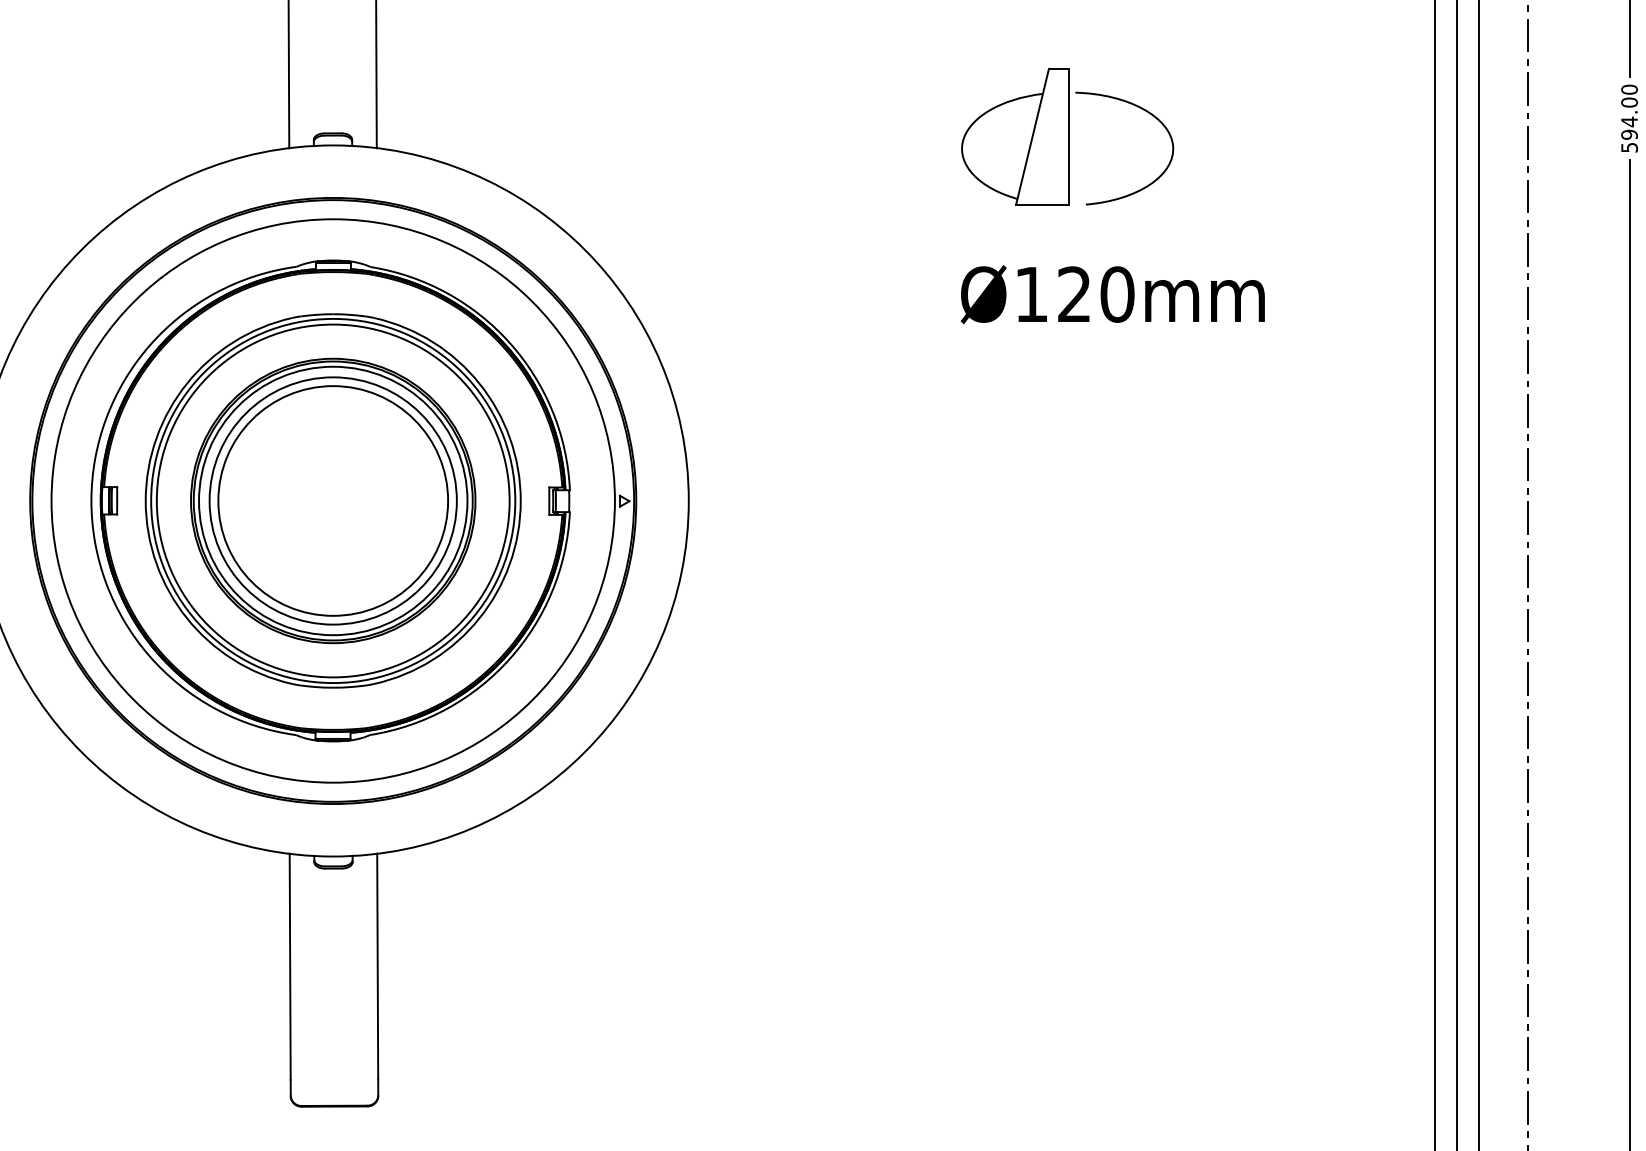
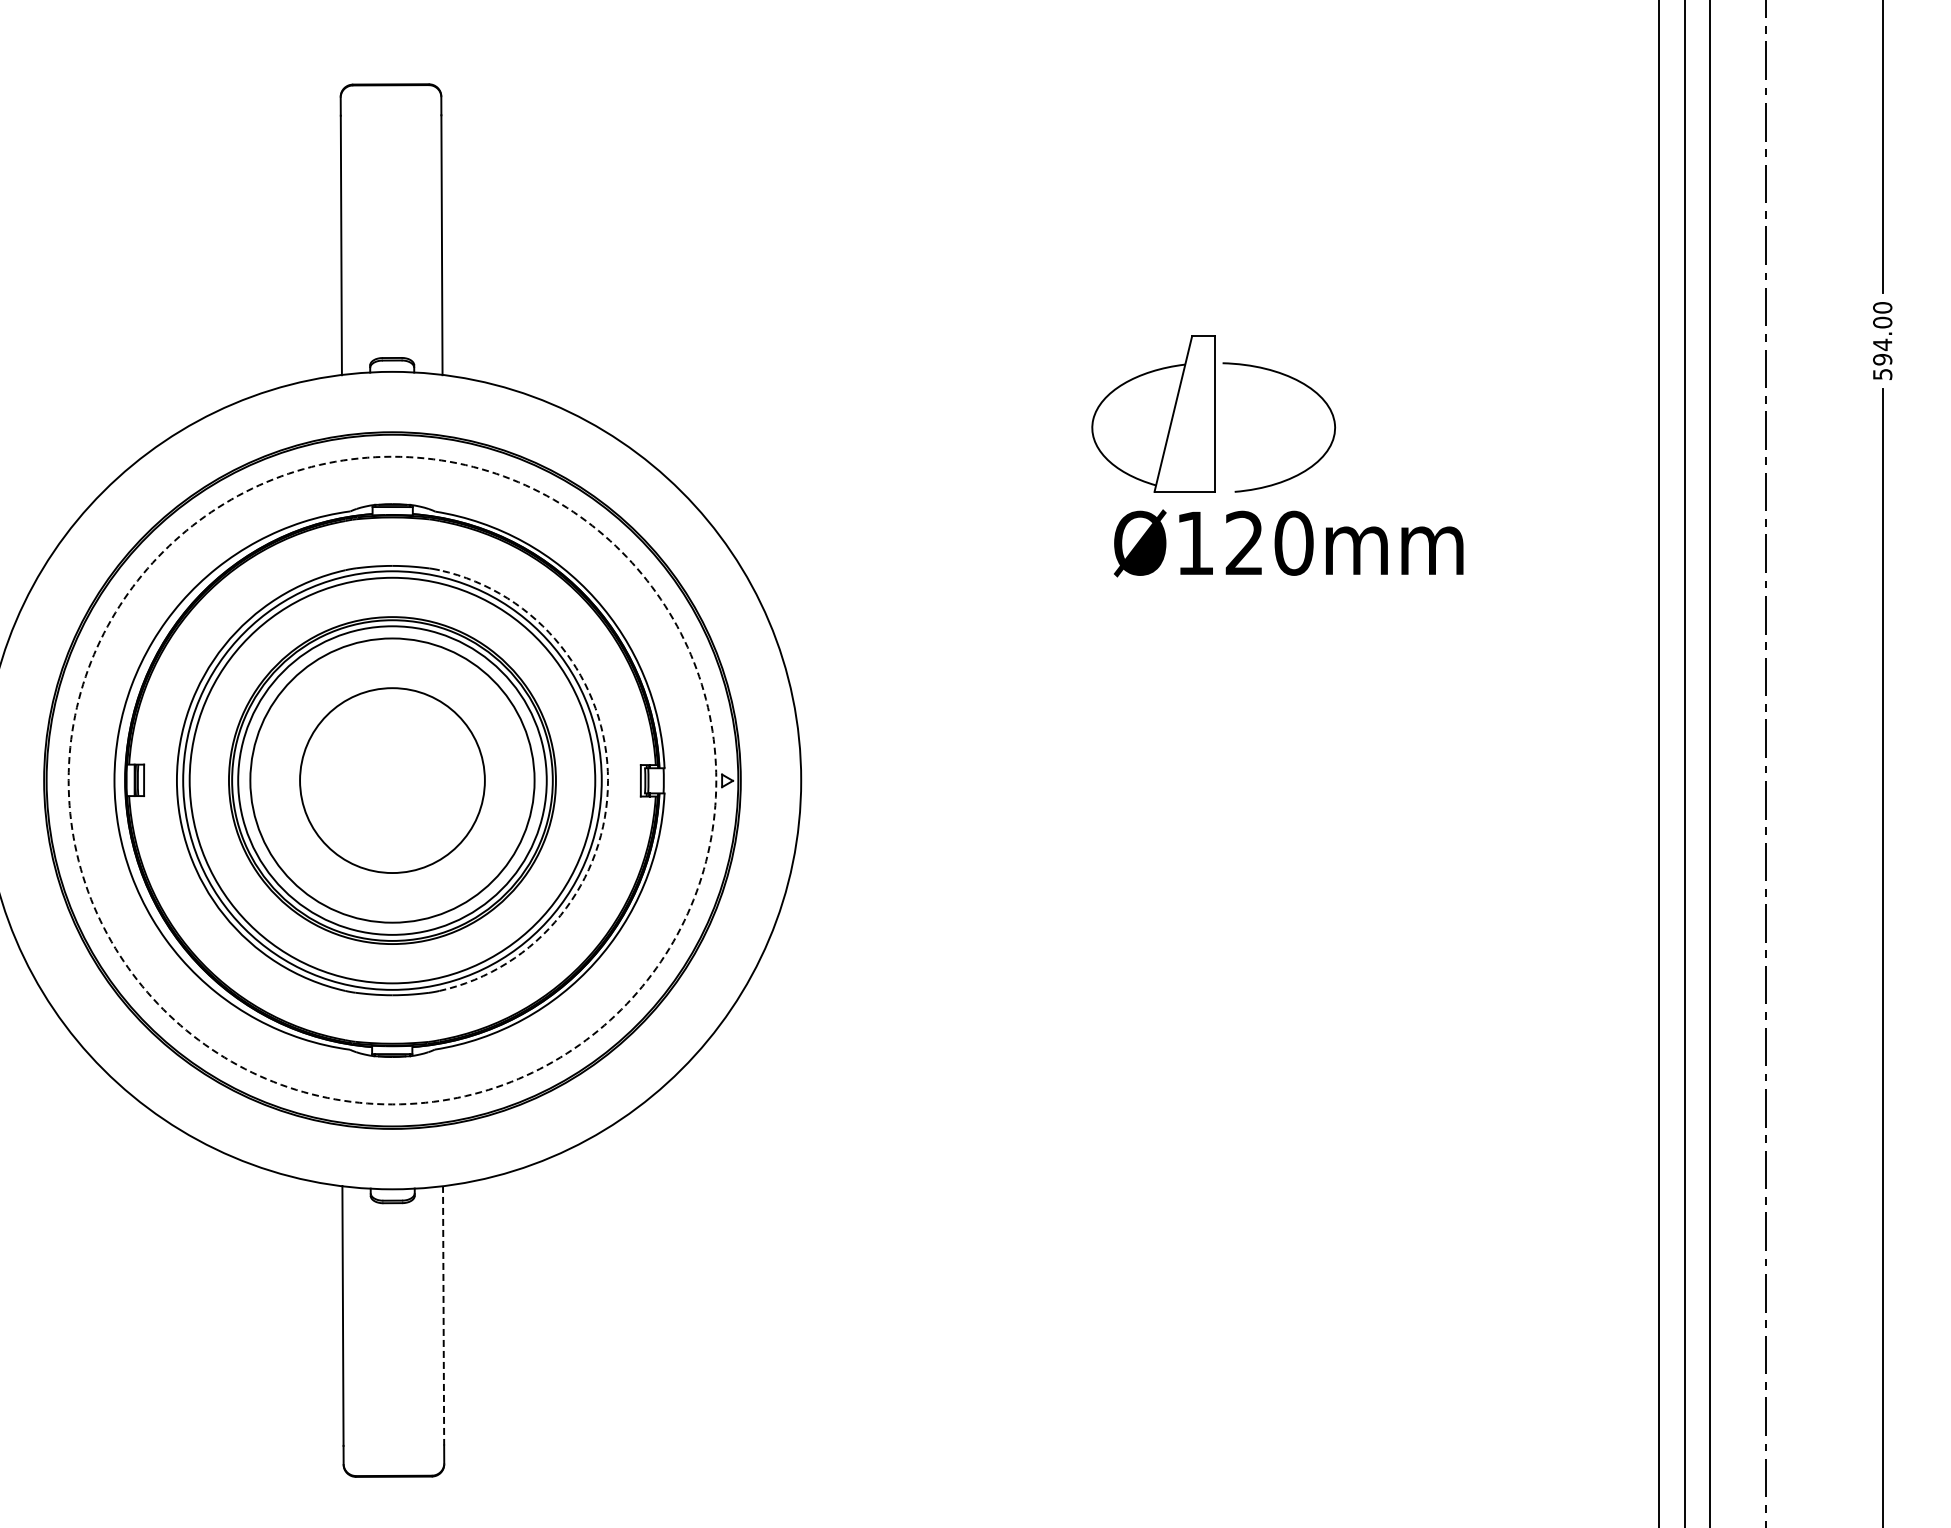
part: (1067, 136) -> (1213, 413), moved
circle: (333, 500) -> (392, 780), size x0.7
circle: (333, 500) -> (392, 780), solid -> dashed
arc: (521, 500) -> (608, 780), solid -> dashed
line: (377, 966) -> (443, 1315), solid -> dashed

